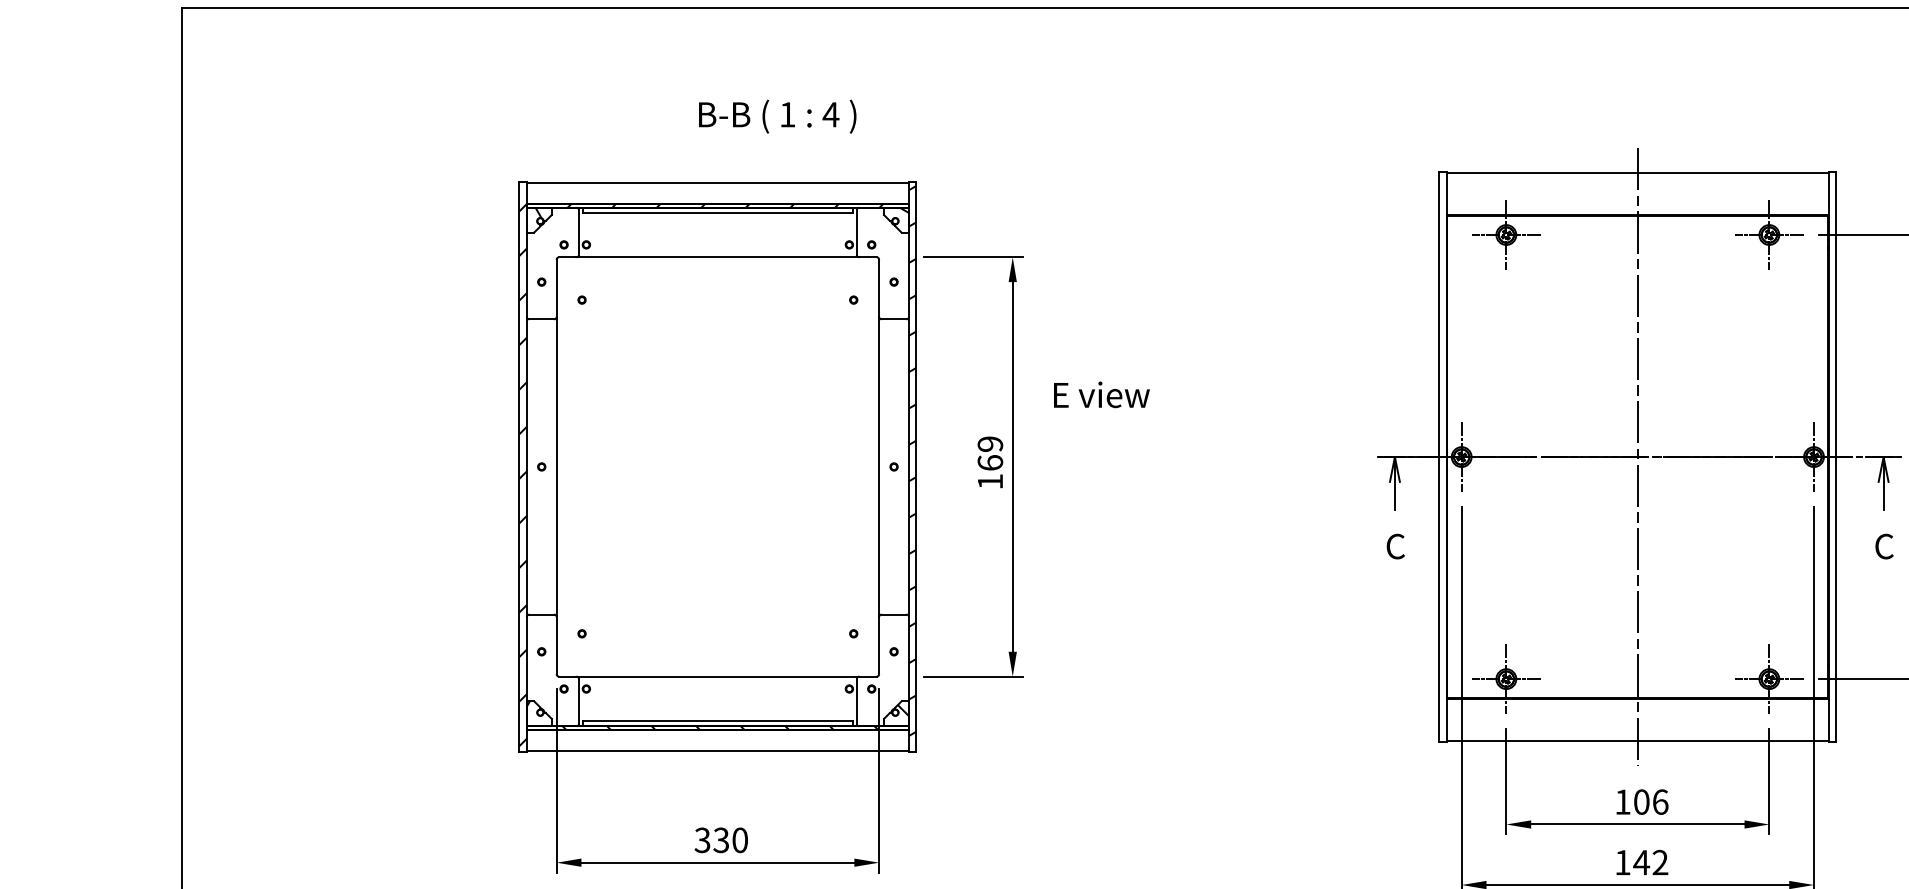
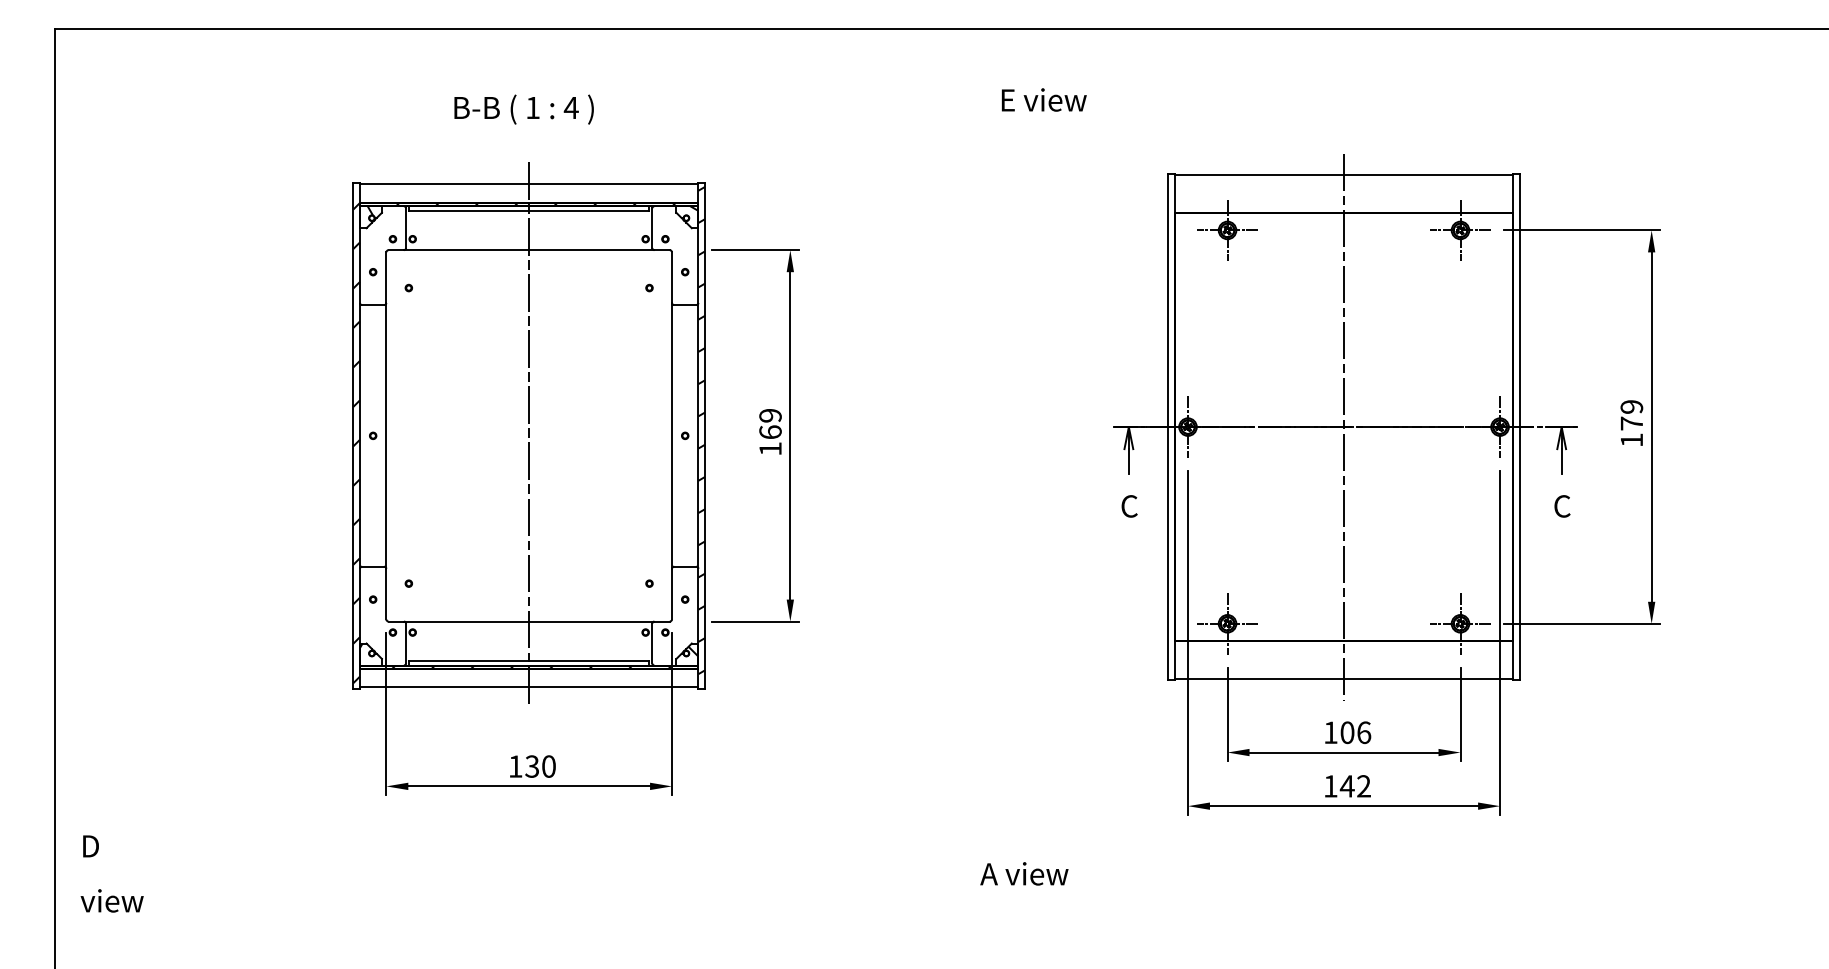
text: (776, 116) -> (523, 109), moved
text: (1100, 394) -> (1043, 99), moved
line: (718, 466) -> (529, 435), added
text: (702, 840) -> (515, 766), 330 -> 130

